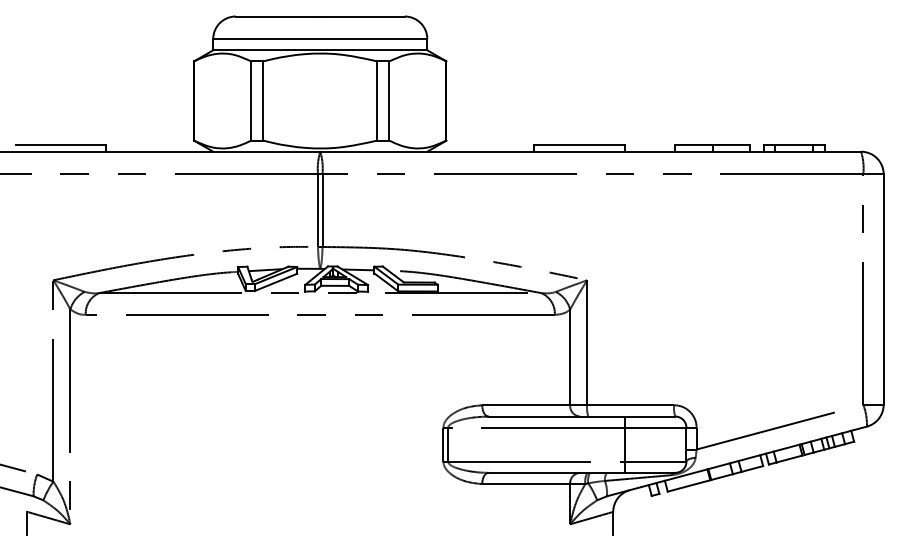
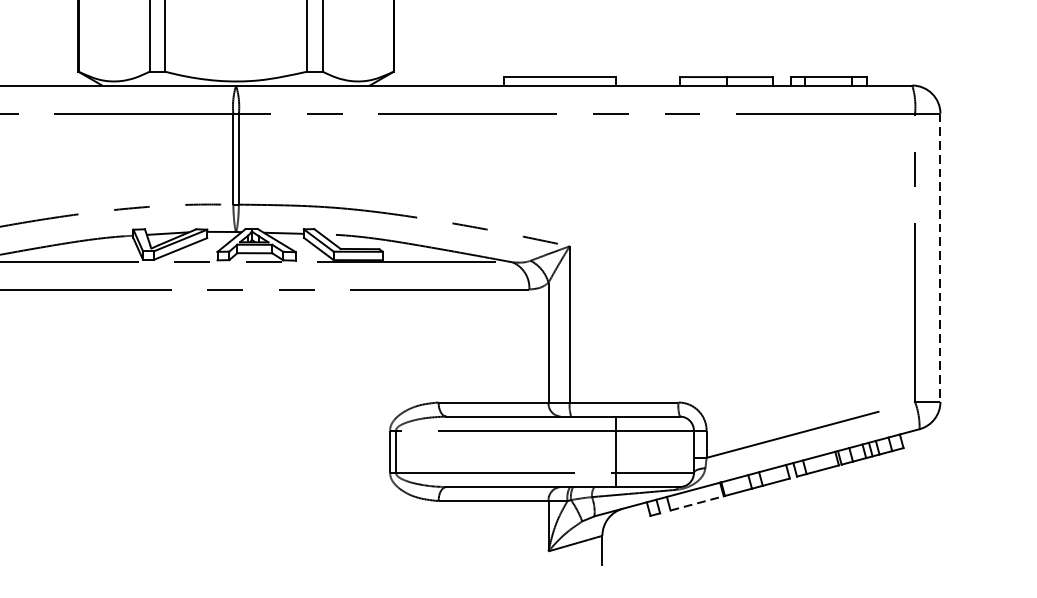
line: (883, 290) -> (940, 259), solid -> dashed
line: (689, 485) -> (697, 502), solid -> dashed

